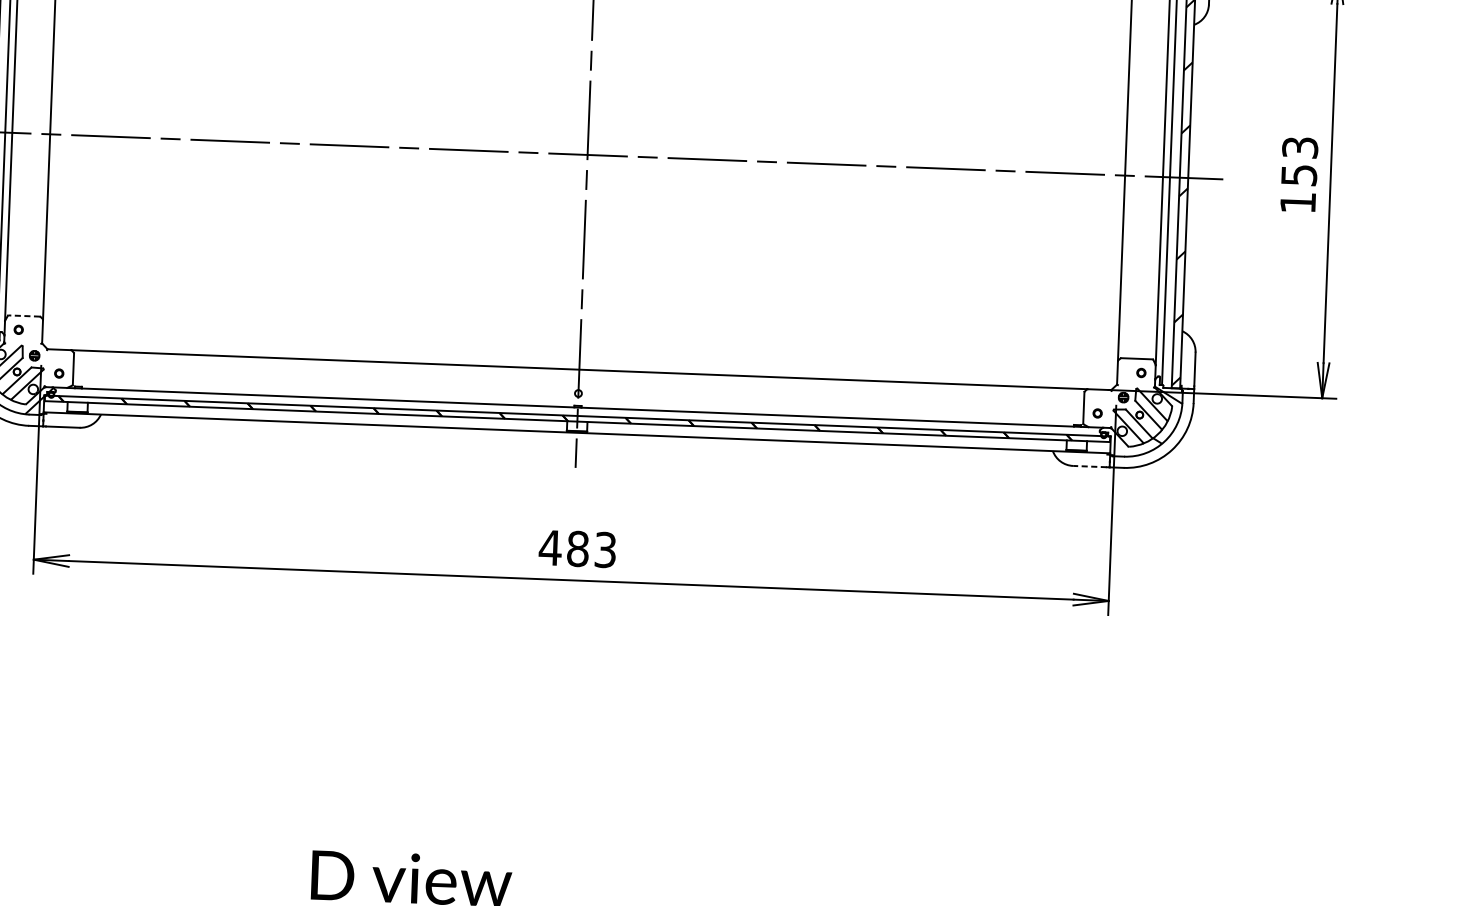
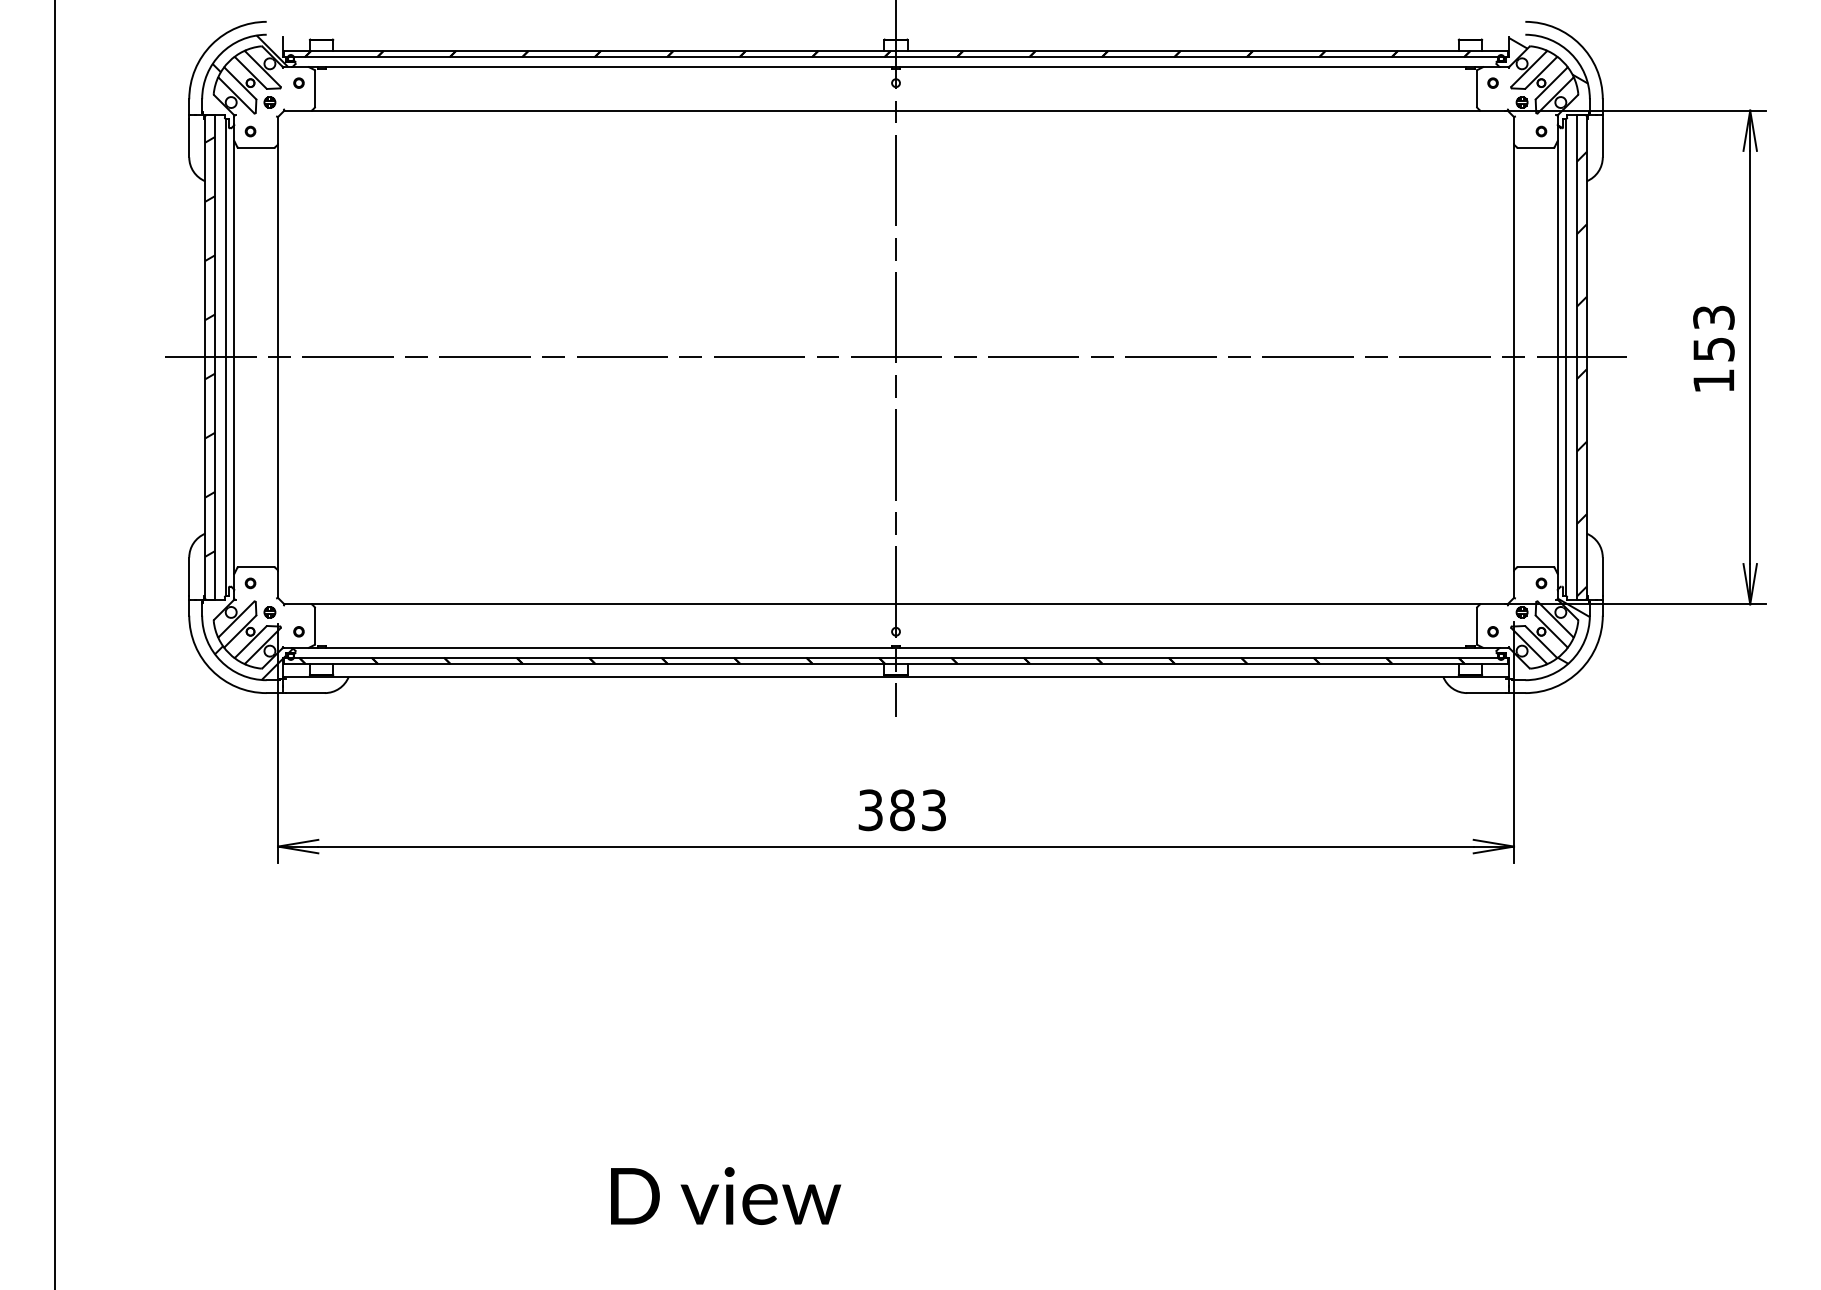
line: (23, 316) -> (255, 567), dashed -> solid
line: (1089, 466) -> (1486, 693), dashed -> solid
text: (550, 548) -> (870, 810), 483 -> 383

